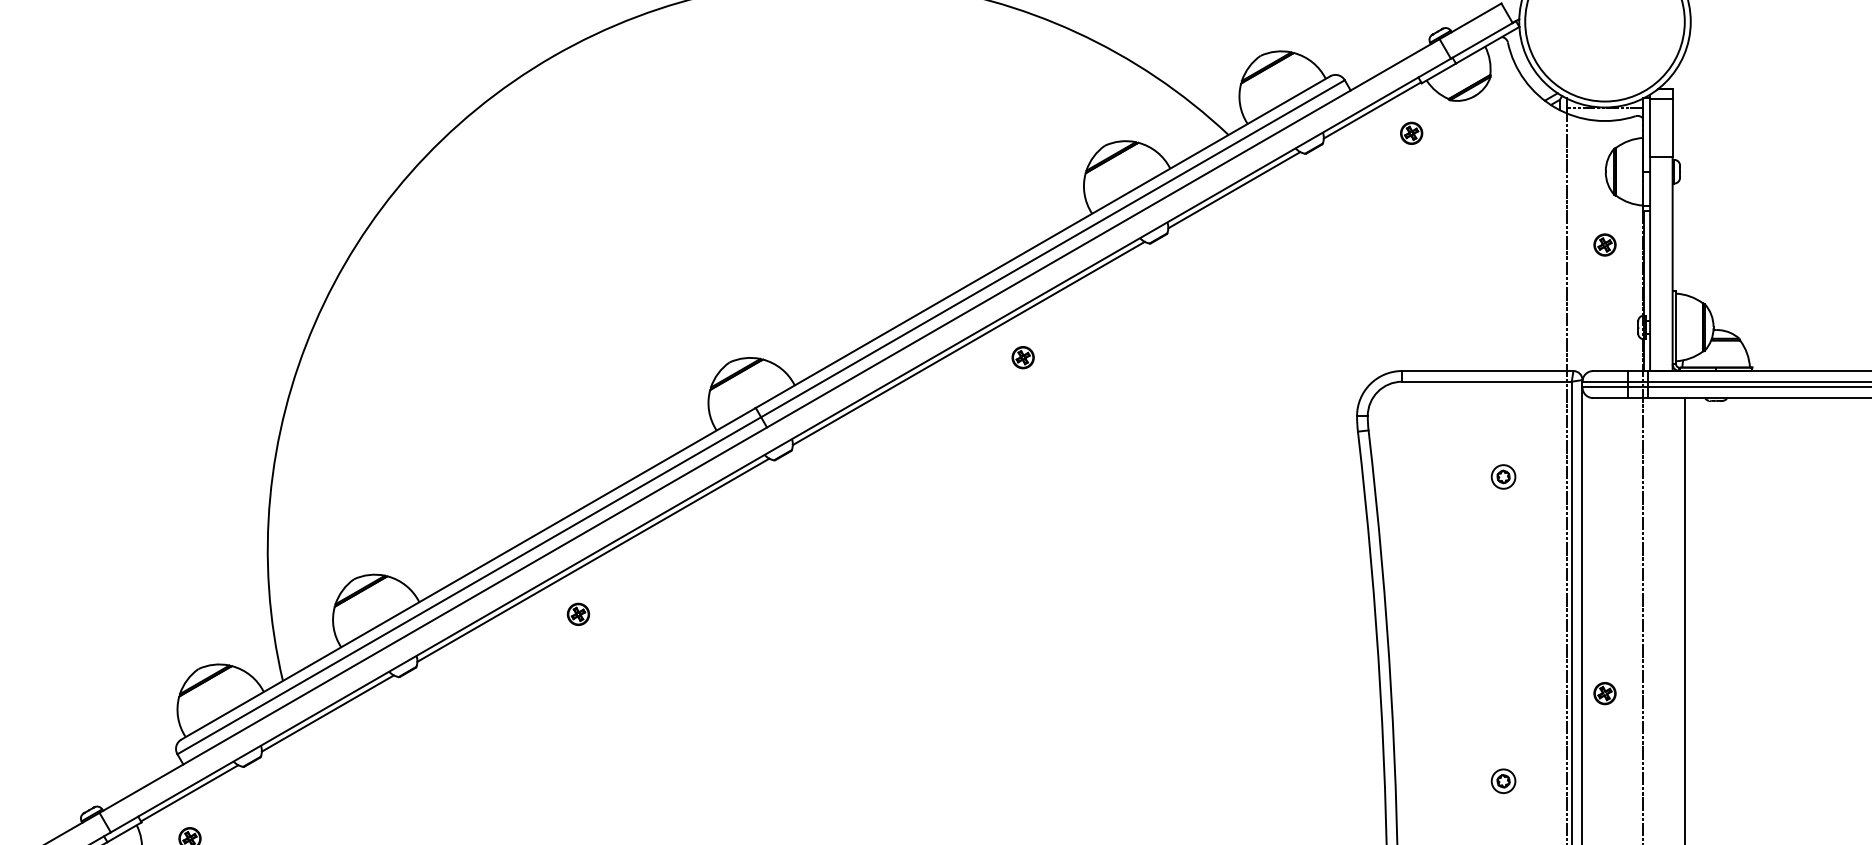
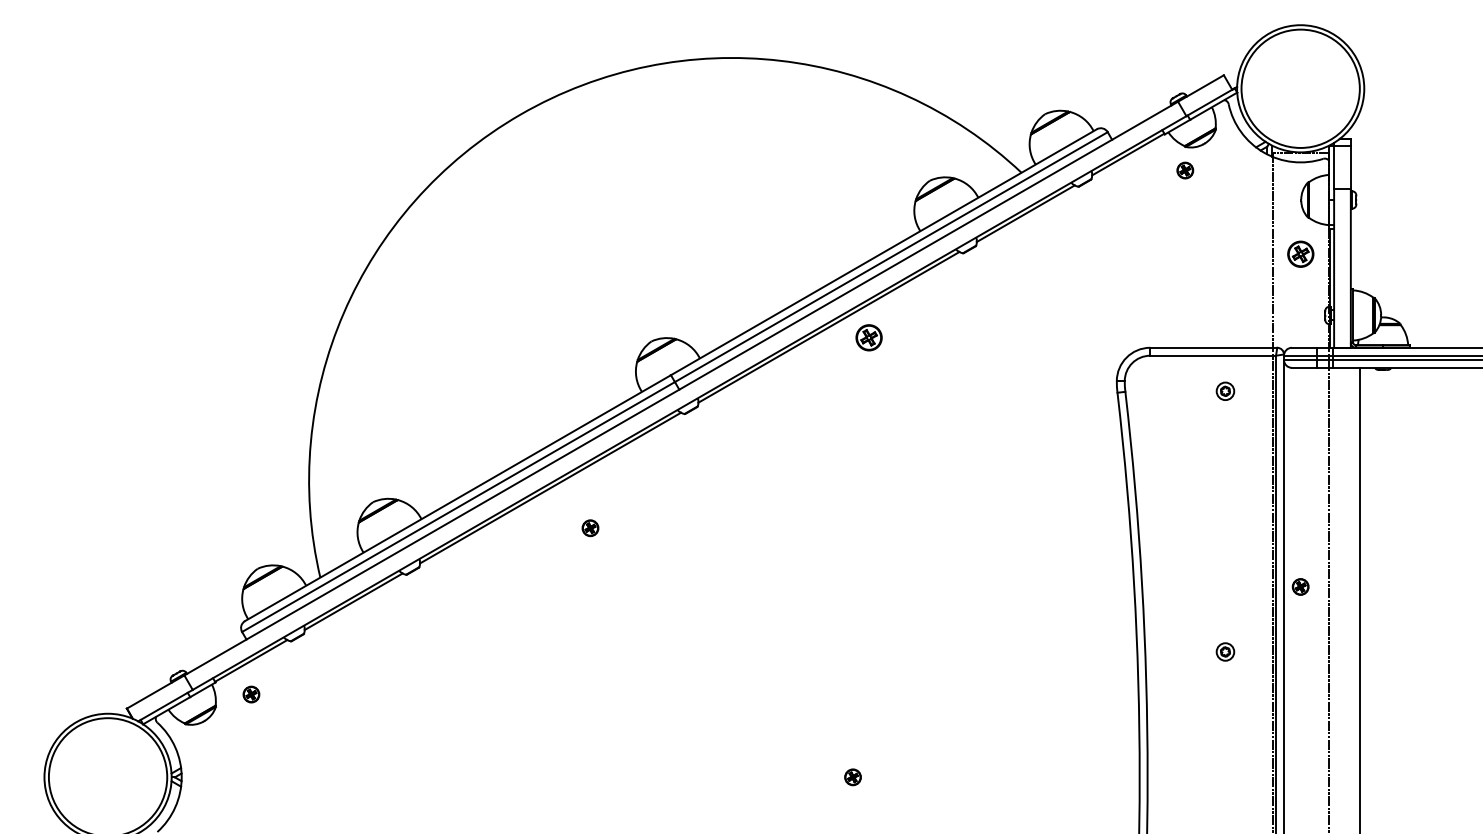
part: (1411, 133) -> (1185, 170), moved
part: (1604, 245) -> (1300, 254), size x1.6
part: (1023, 357) -> (869, 337), size x1.6
part: (1503, 475) -> (1225, 390), moved
part: (578, 614) -> (590, 528), moved

